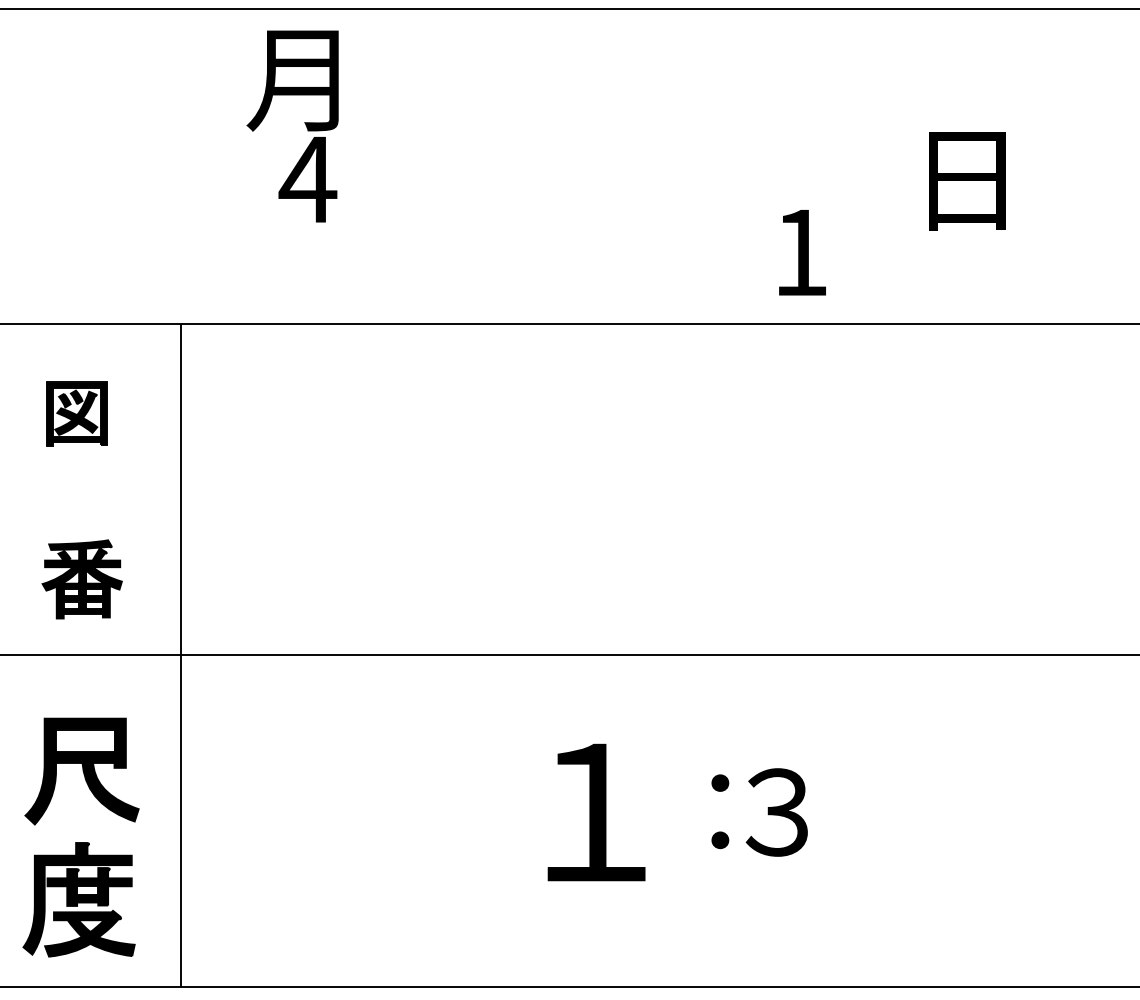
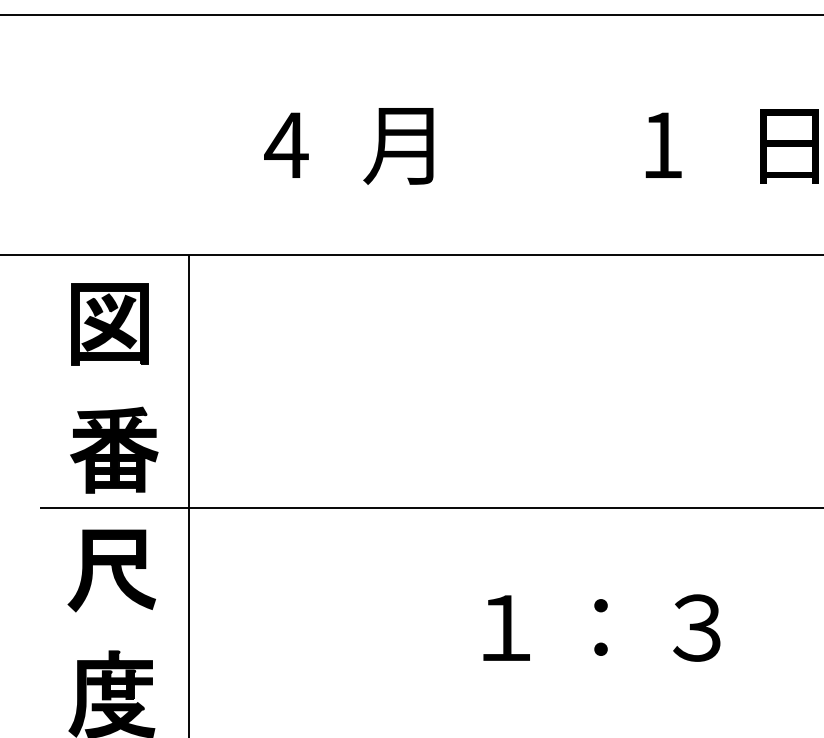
text: (292, 80) -> (398, 146), moved
text: (802, 252) -> (663, 145), moved
part: (76, 413) -> (109, 323), size x1.67
part: (81, 579) -> (113, 450), size x1.43
part: (81, 771) -> (111, 570), moved
part: (596, 812) -> (506, 628), size x0.62
text: (776, 812) -> (696, 628), moved

